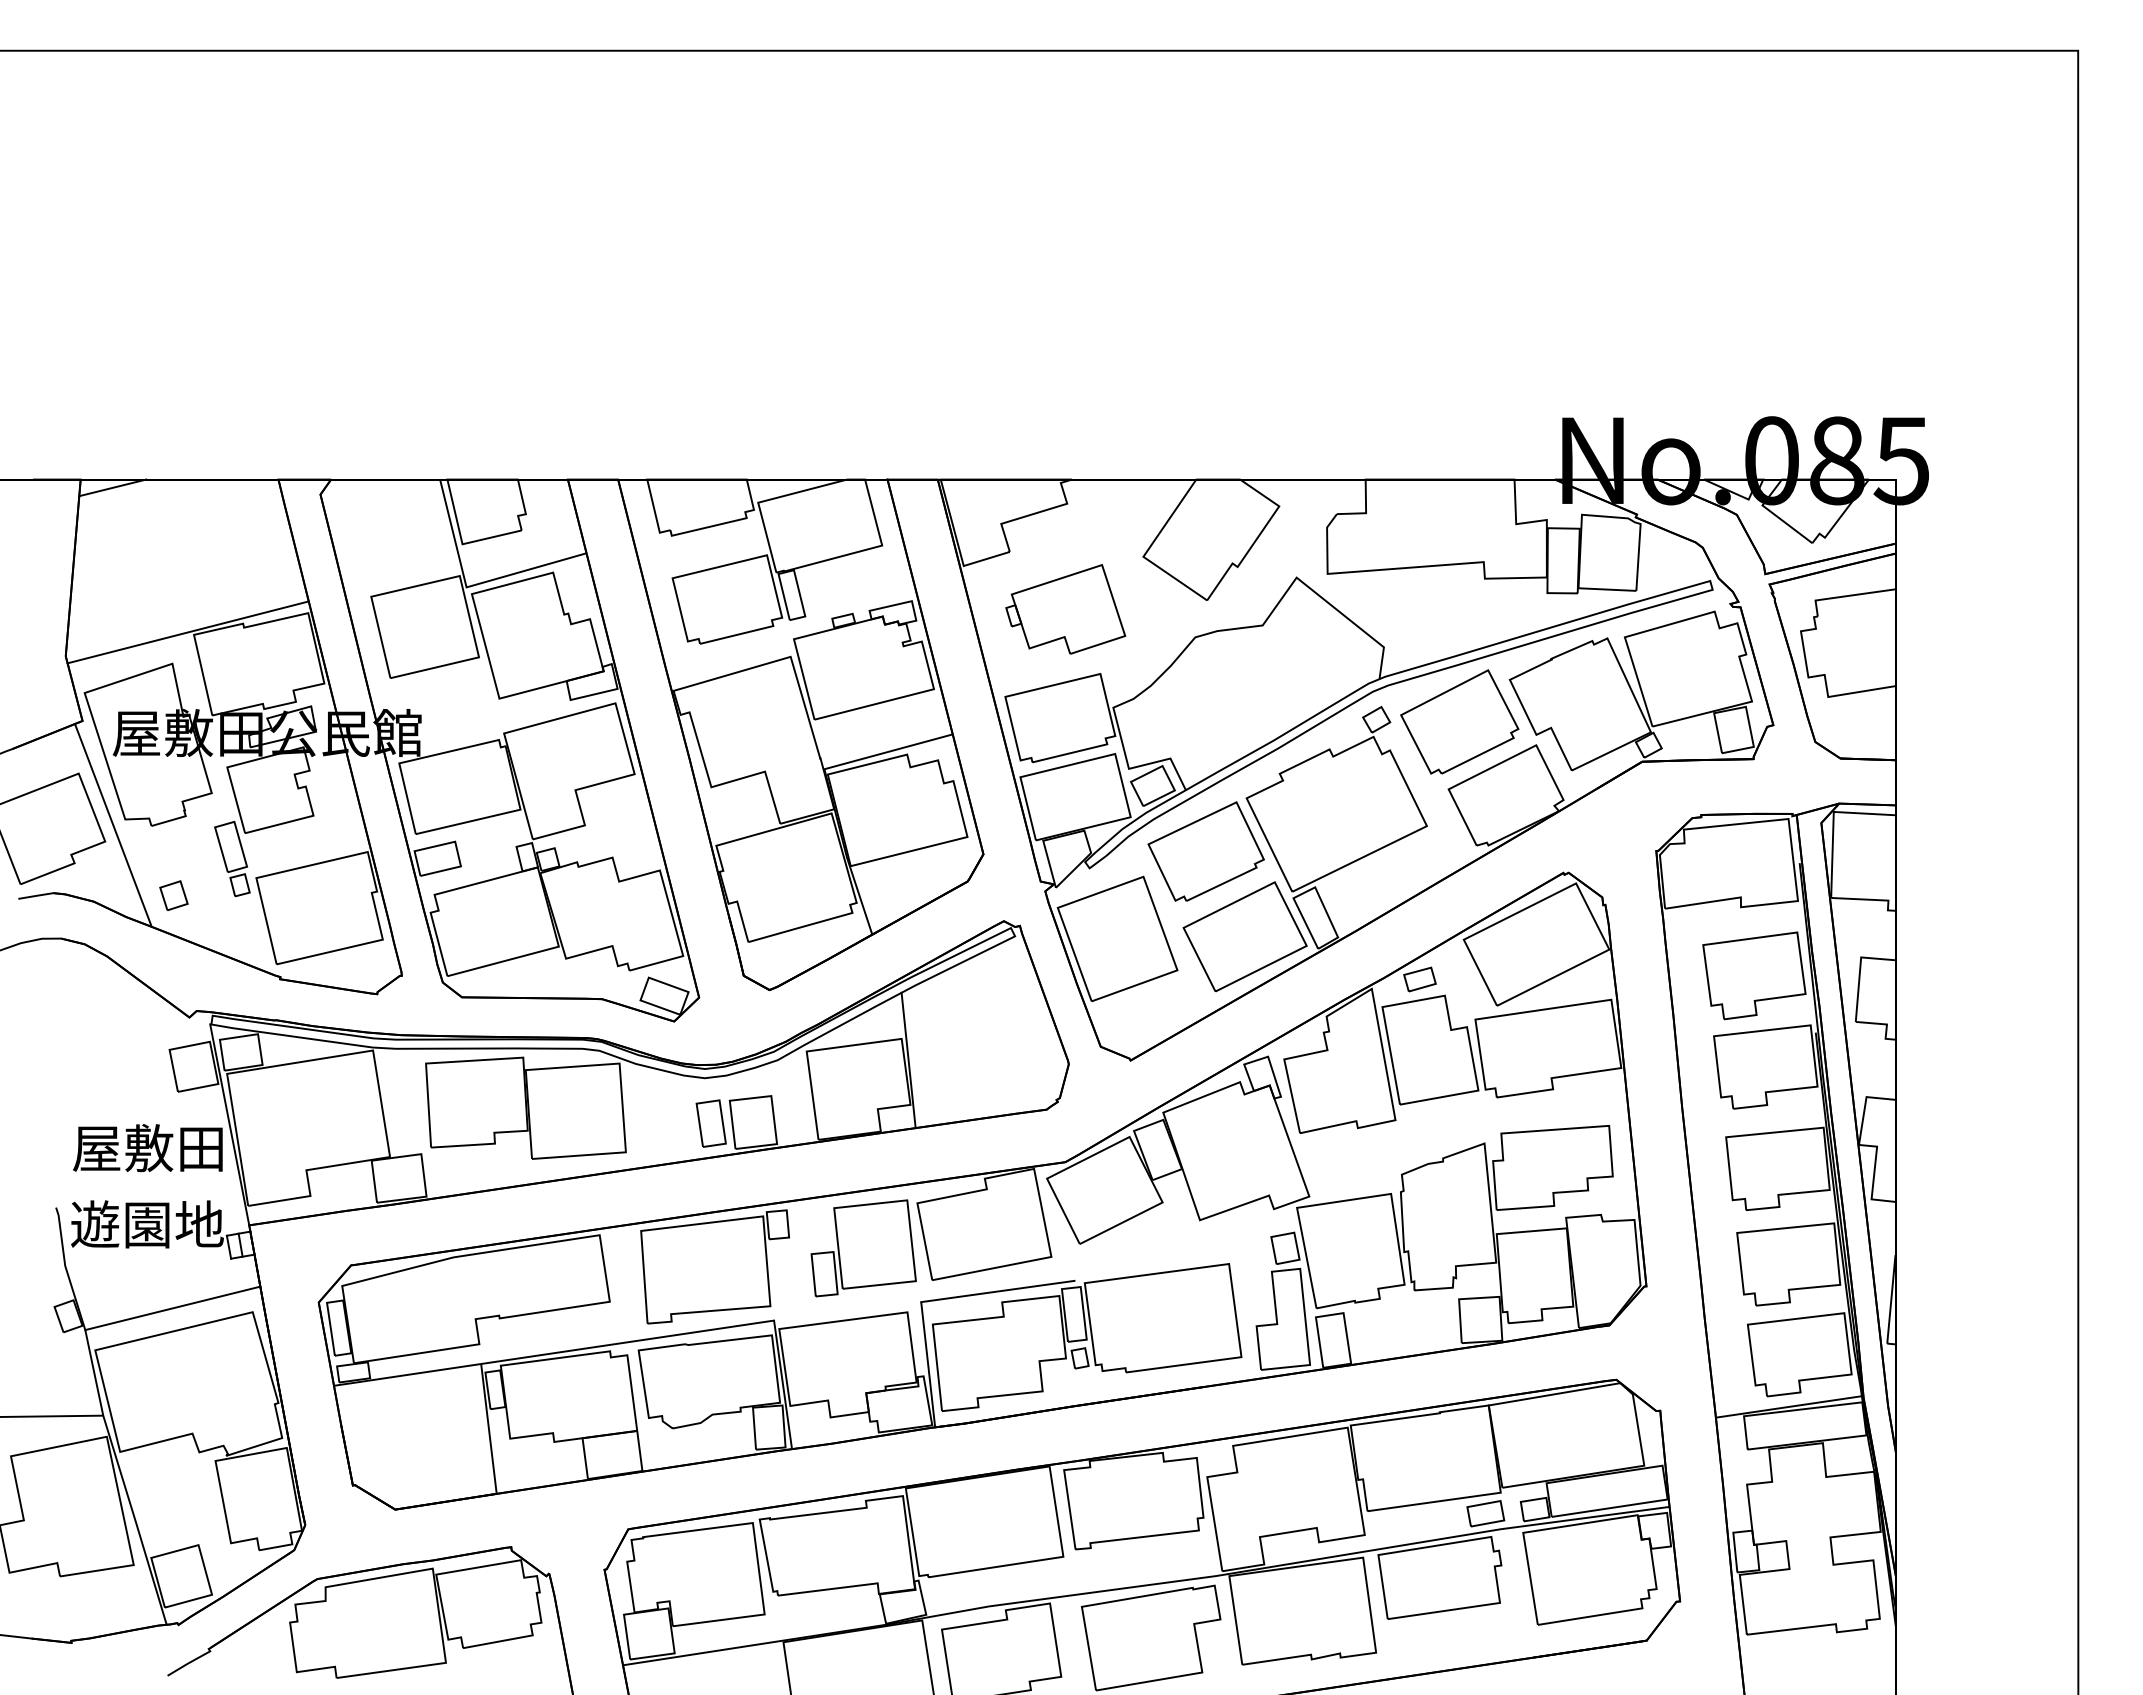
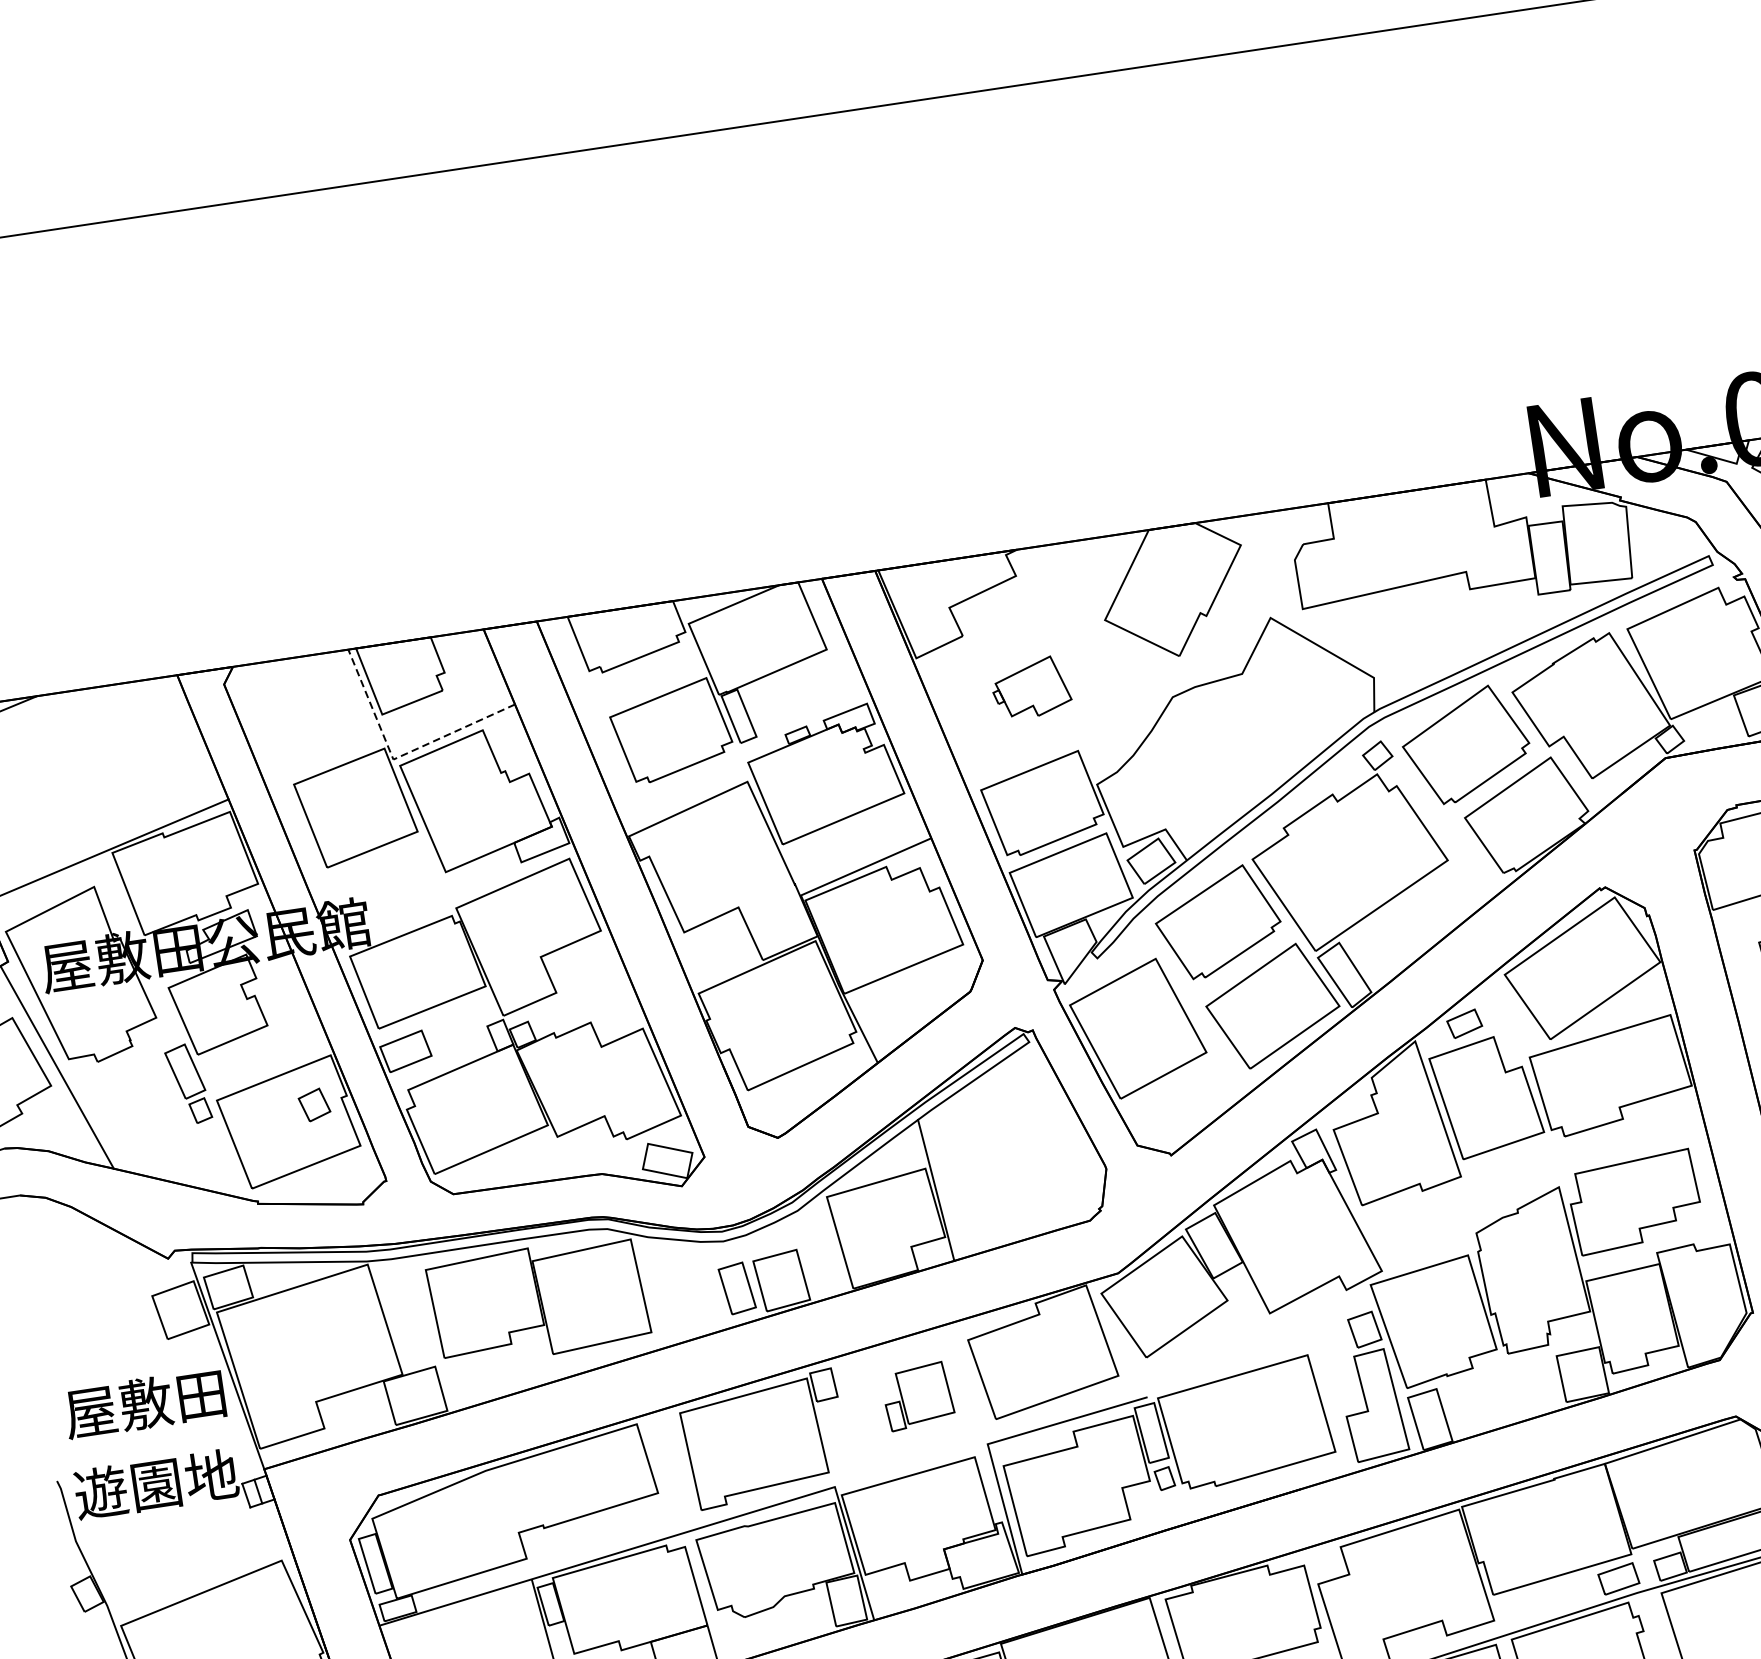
line: (472, 585) -> (399, 756), solid -> dashed
part: (1065, 609) -> (1030, 688), size x0.6
part: (173, 895) -> (314, 1104), moved
part: (863, 1248) -> (918, 1396), size x0.6
line: (172, 1308) -> (196, 1569), removed

